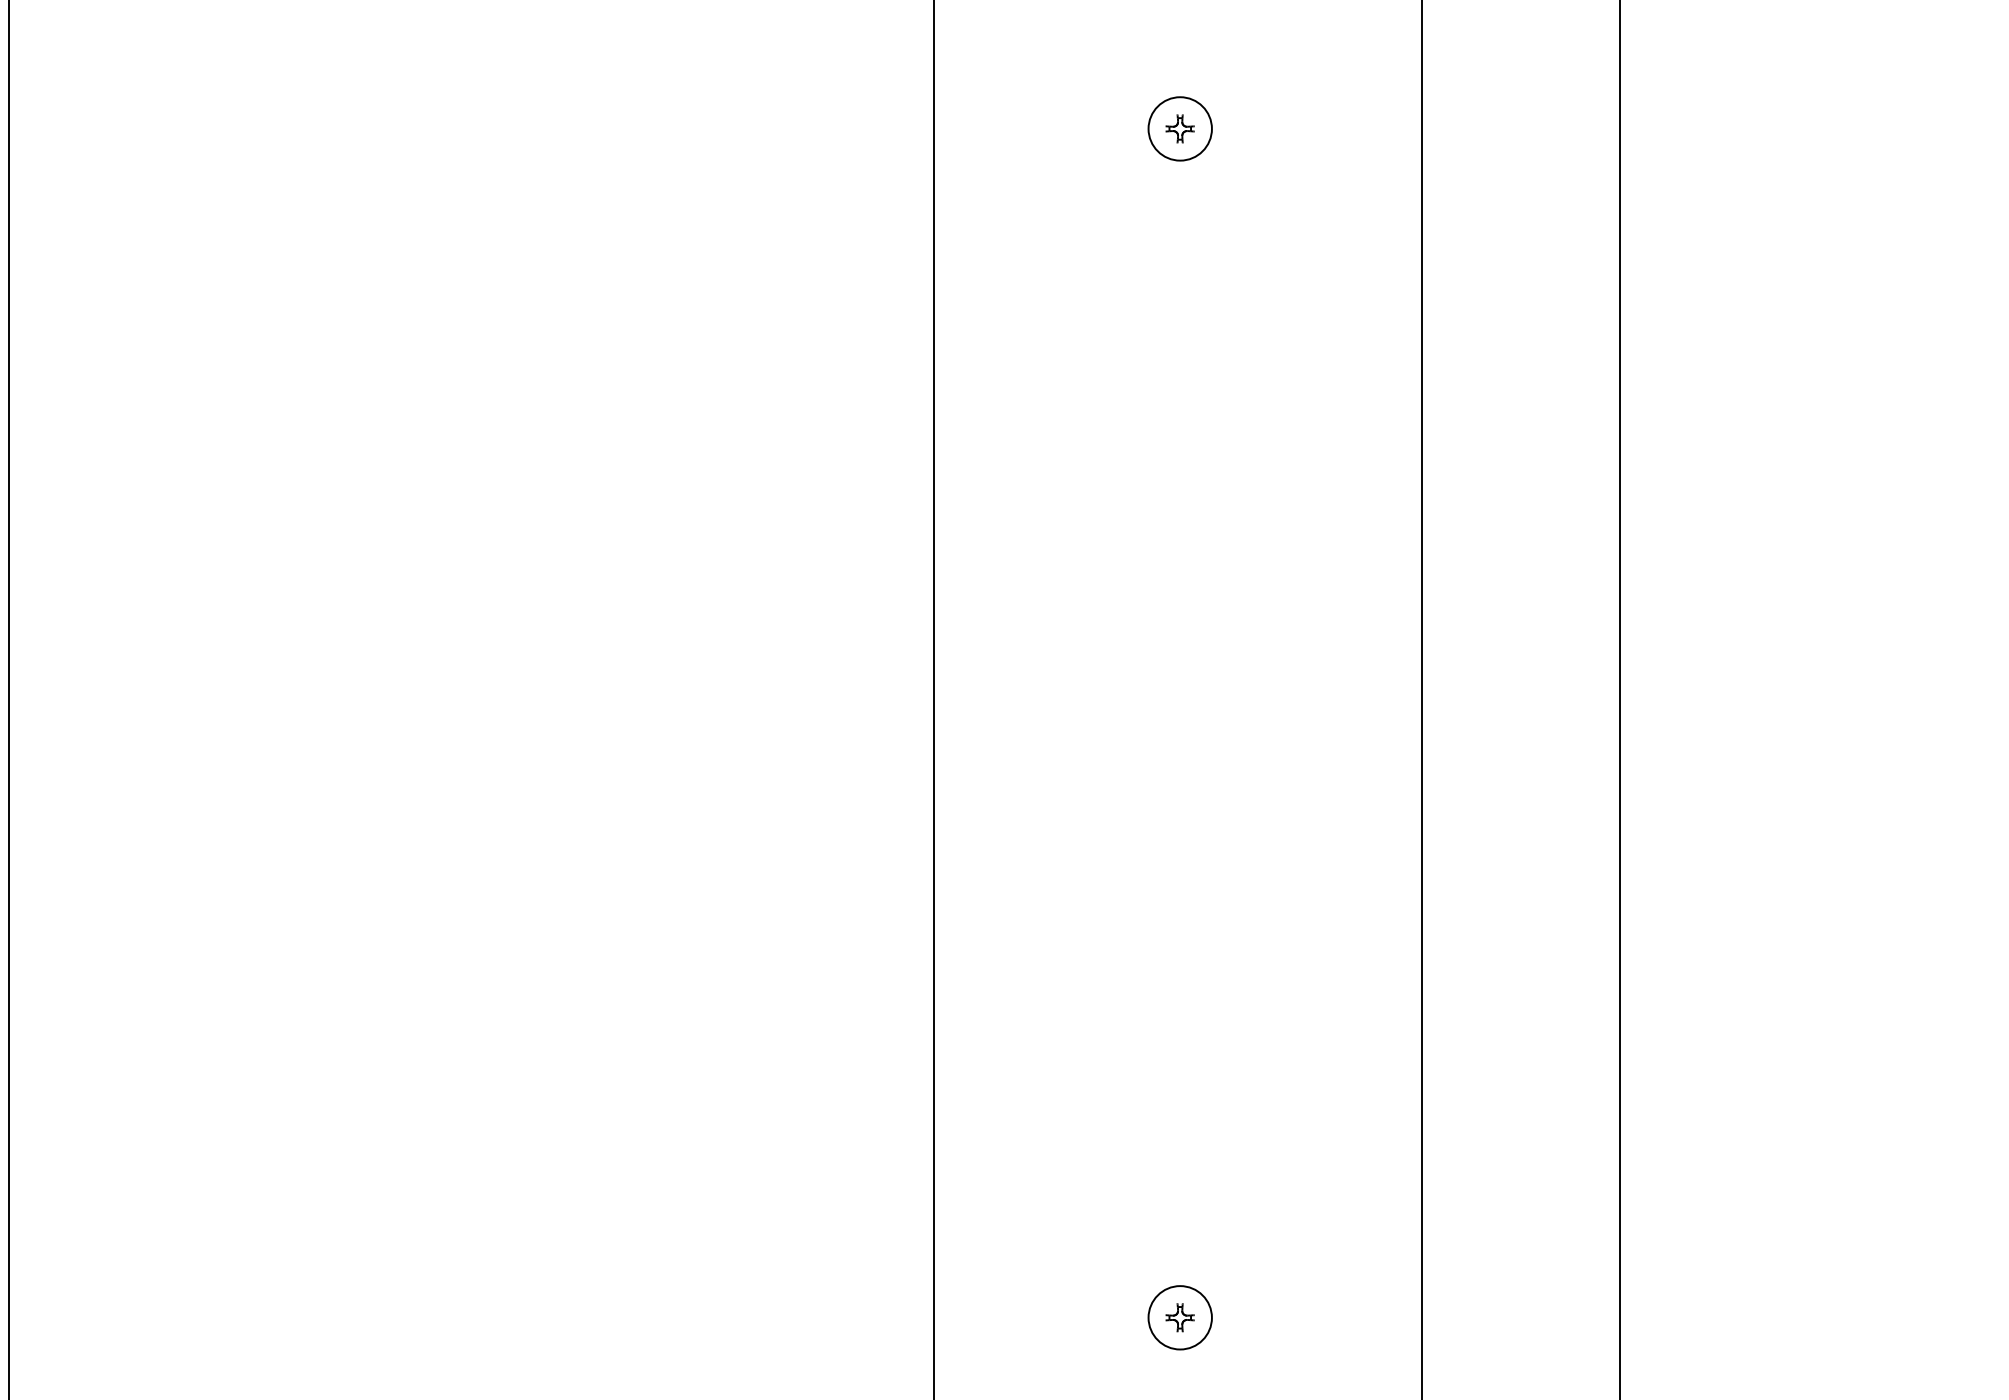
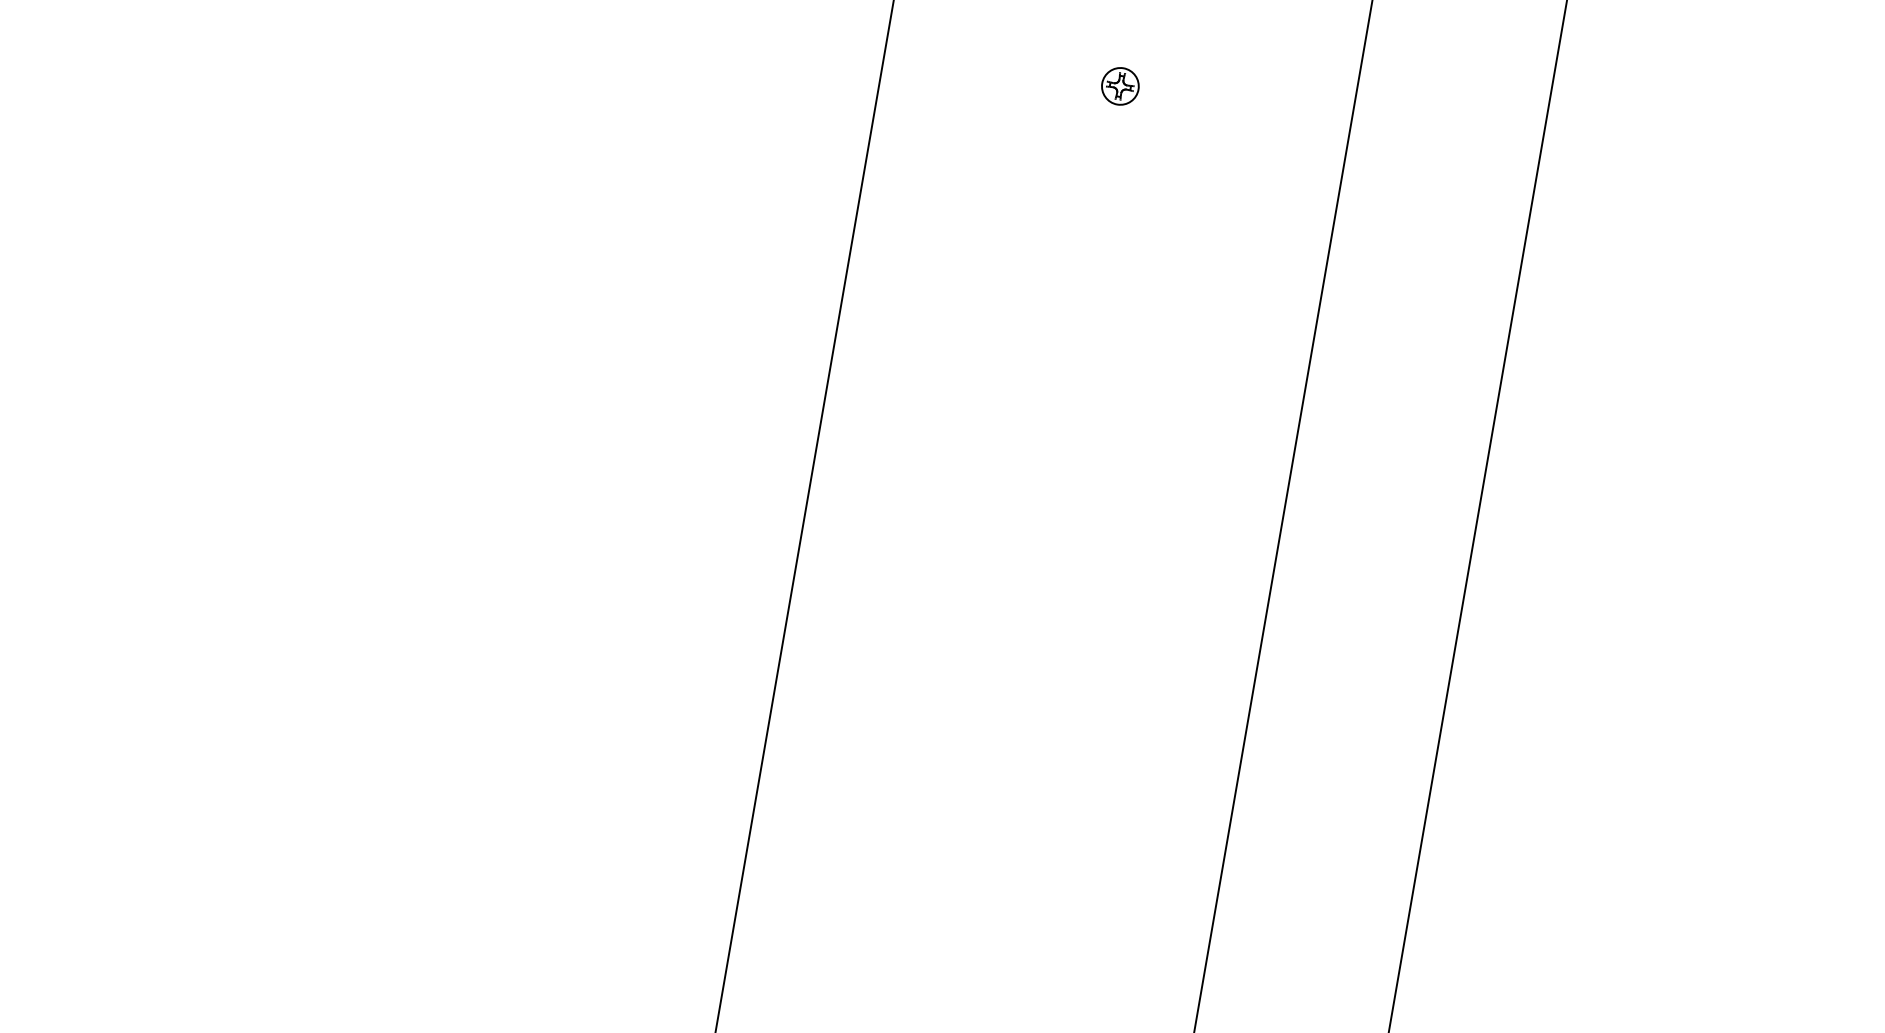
circle: (1179, 128) -> (1119, 85), size x0.6

